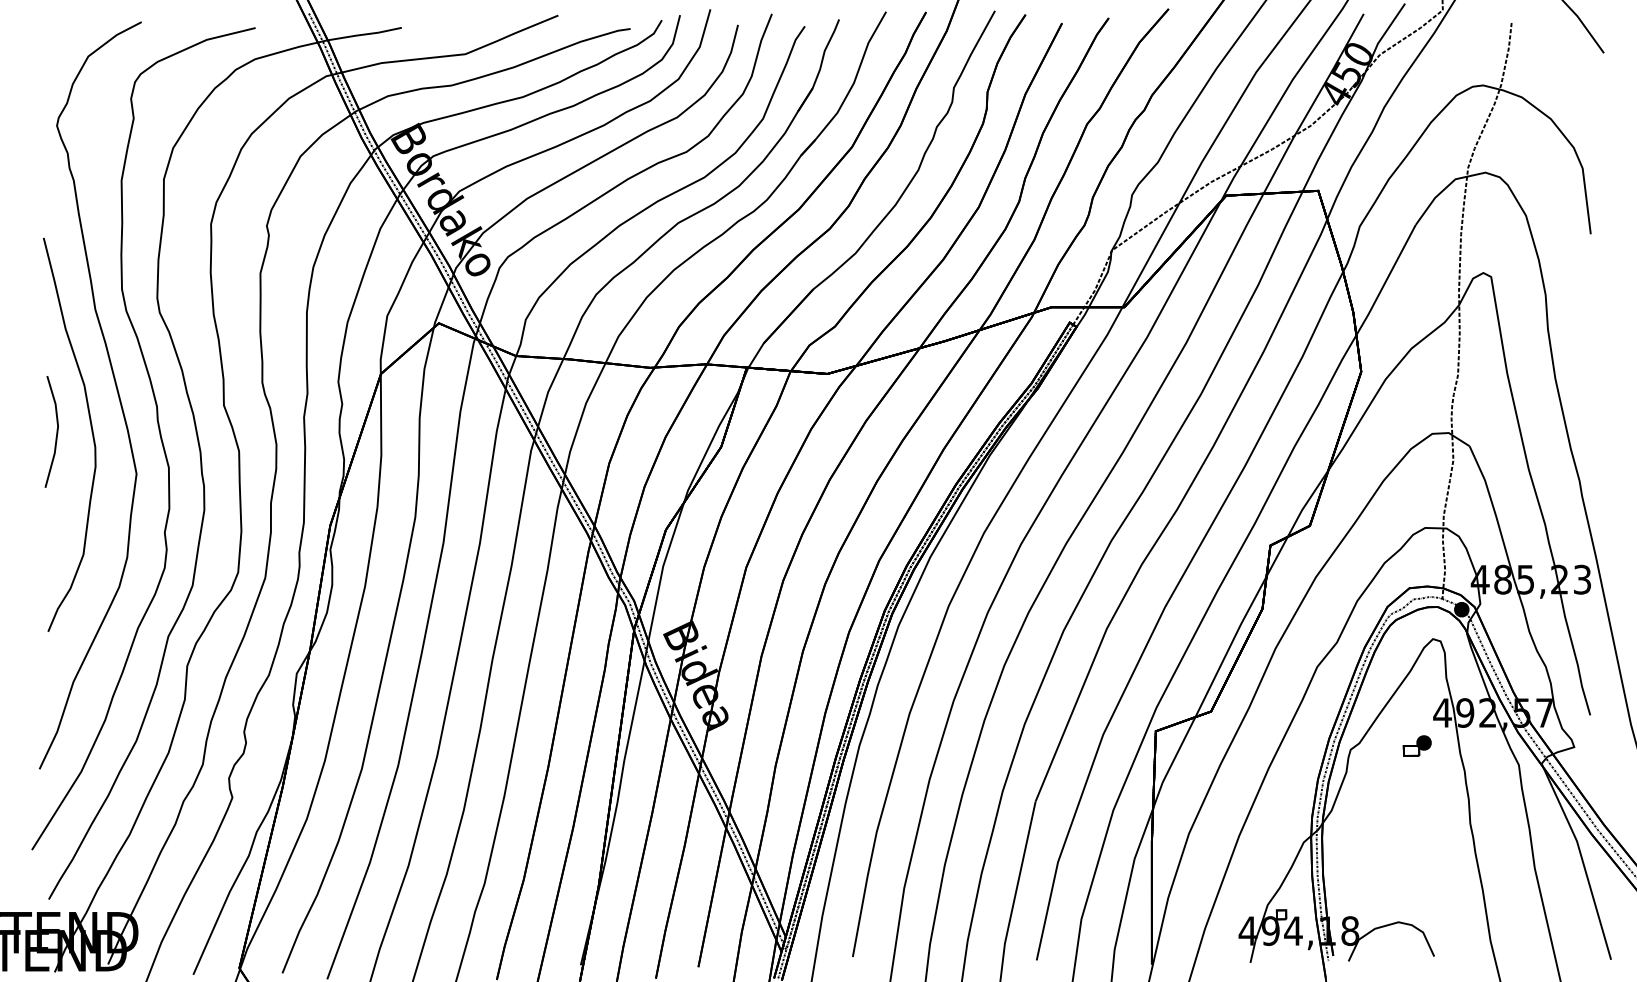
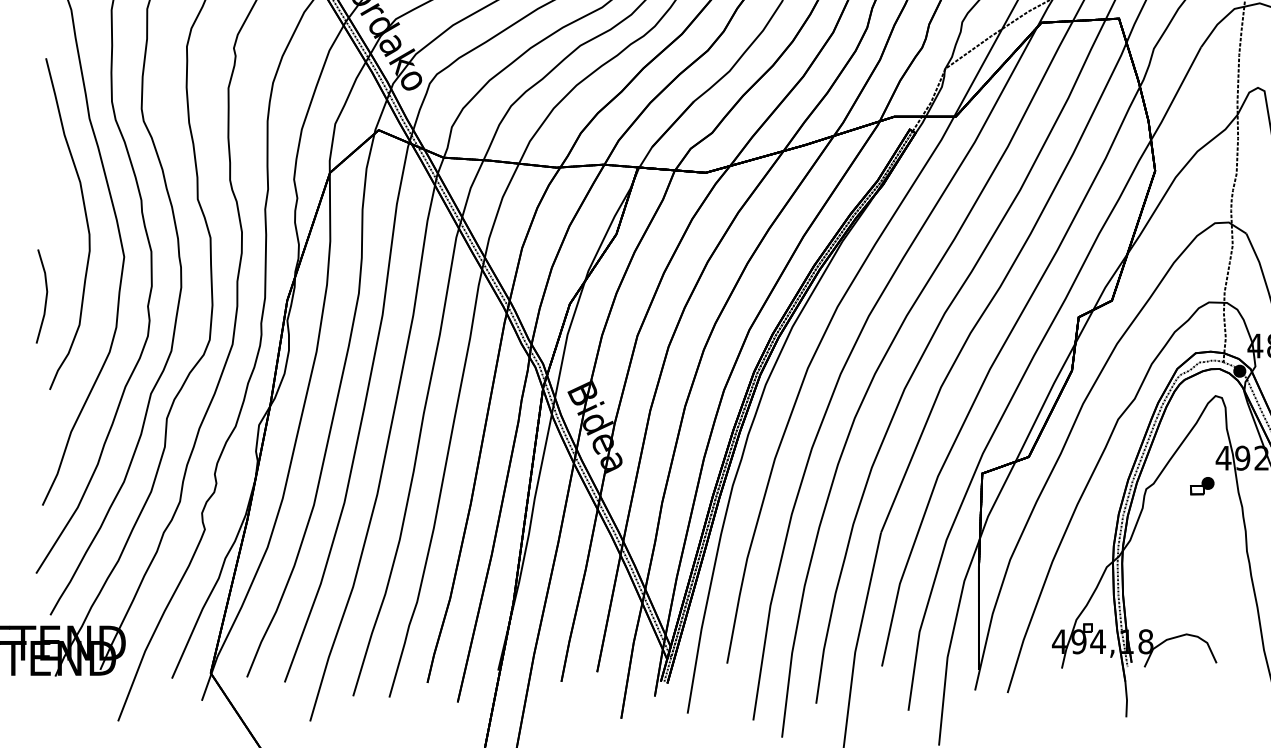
line: (56, 431) -> (45, 296), moved

